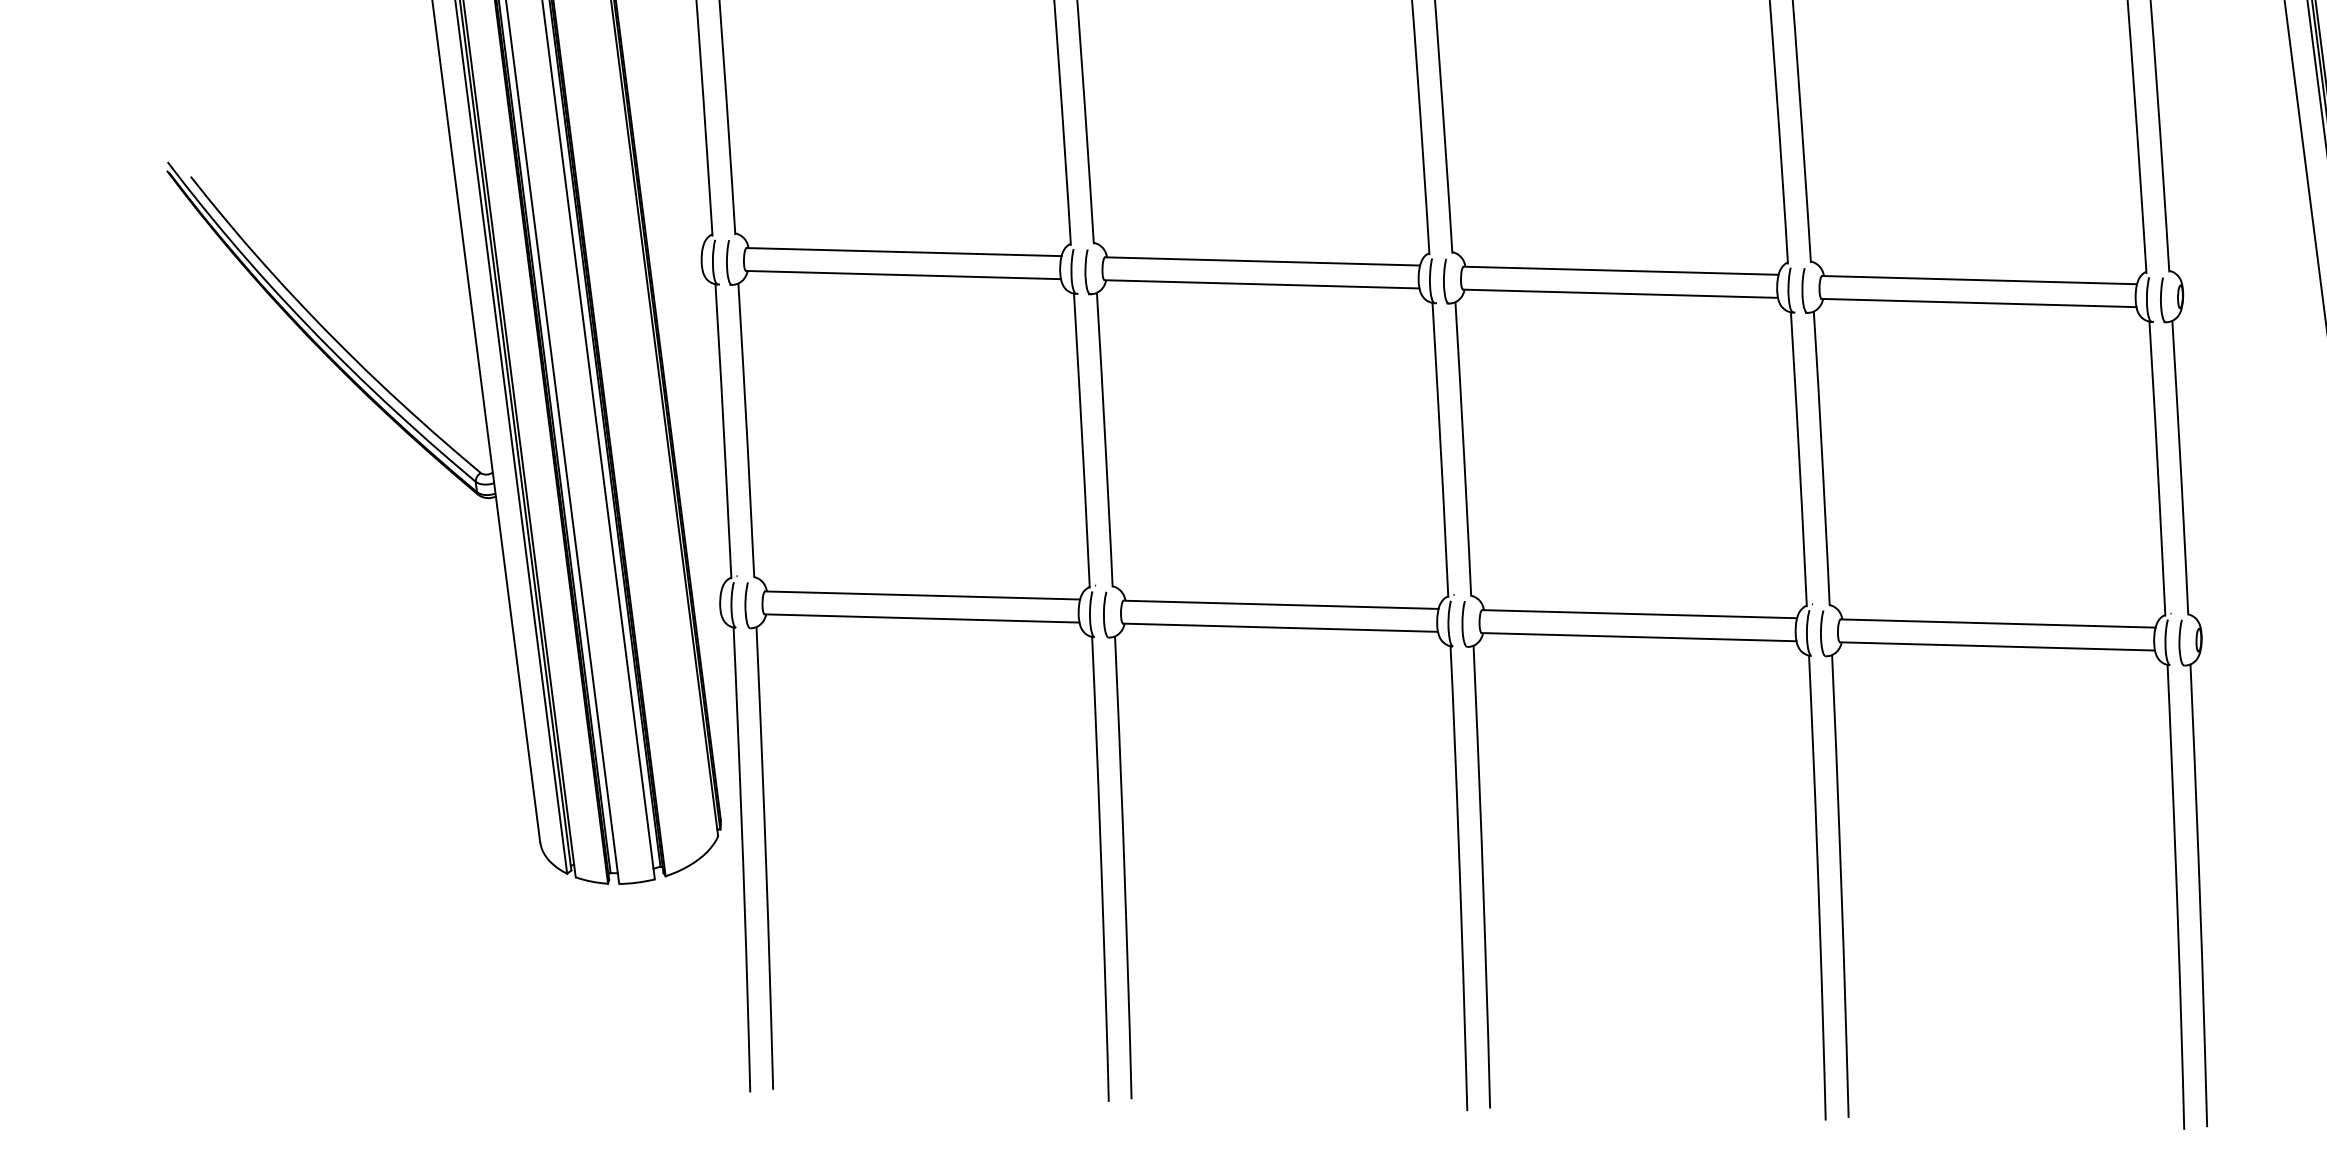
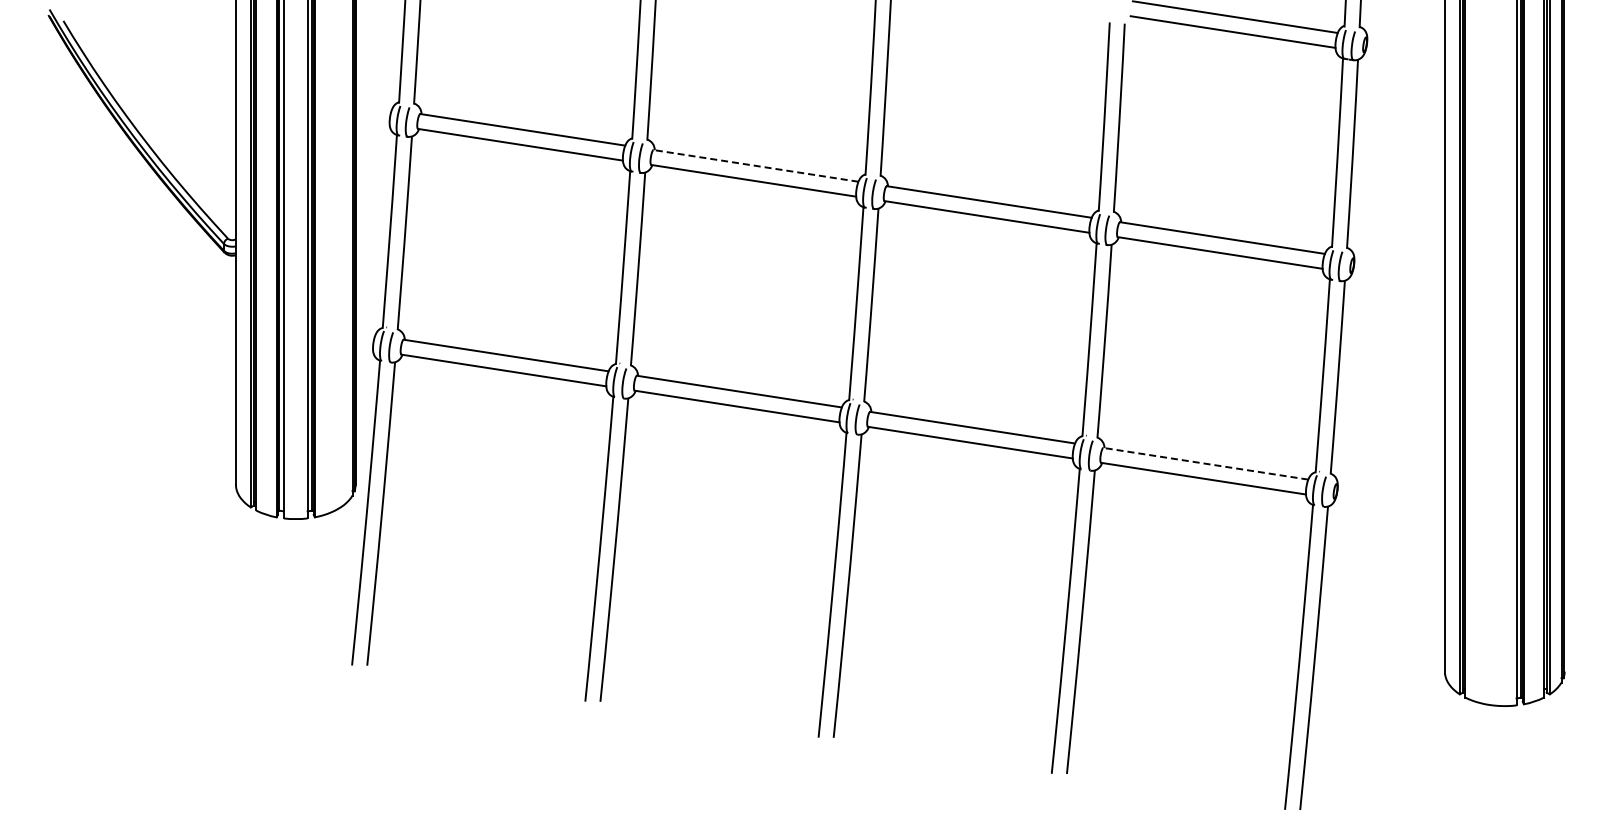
line: (1263, 260) -> (756, 165), solid -> dashed
line: (1997, 623) -> (1205, 463), solid -> dashed

